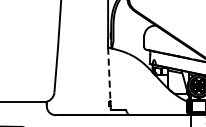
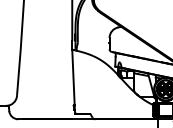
line: (109, 74) -> (73, 77), dashed -> solid

